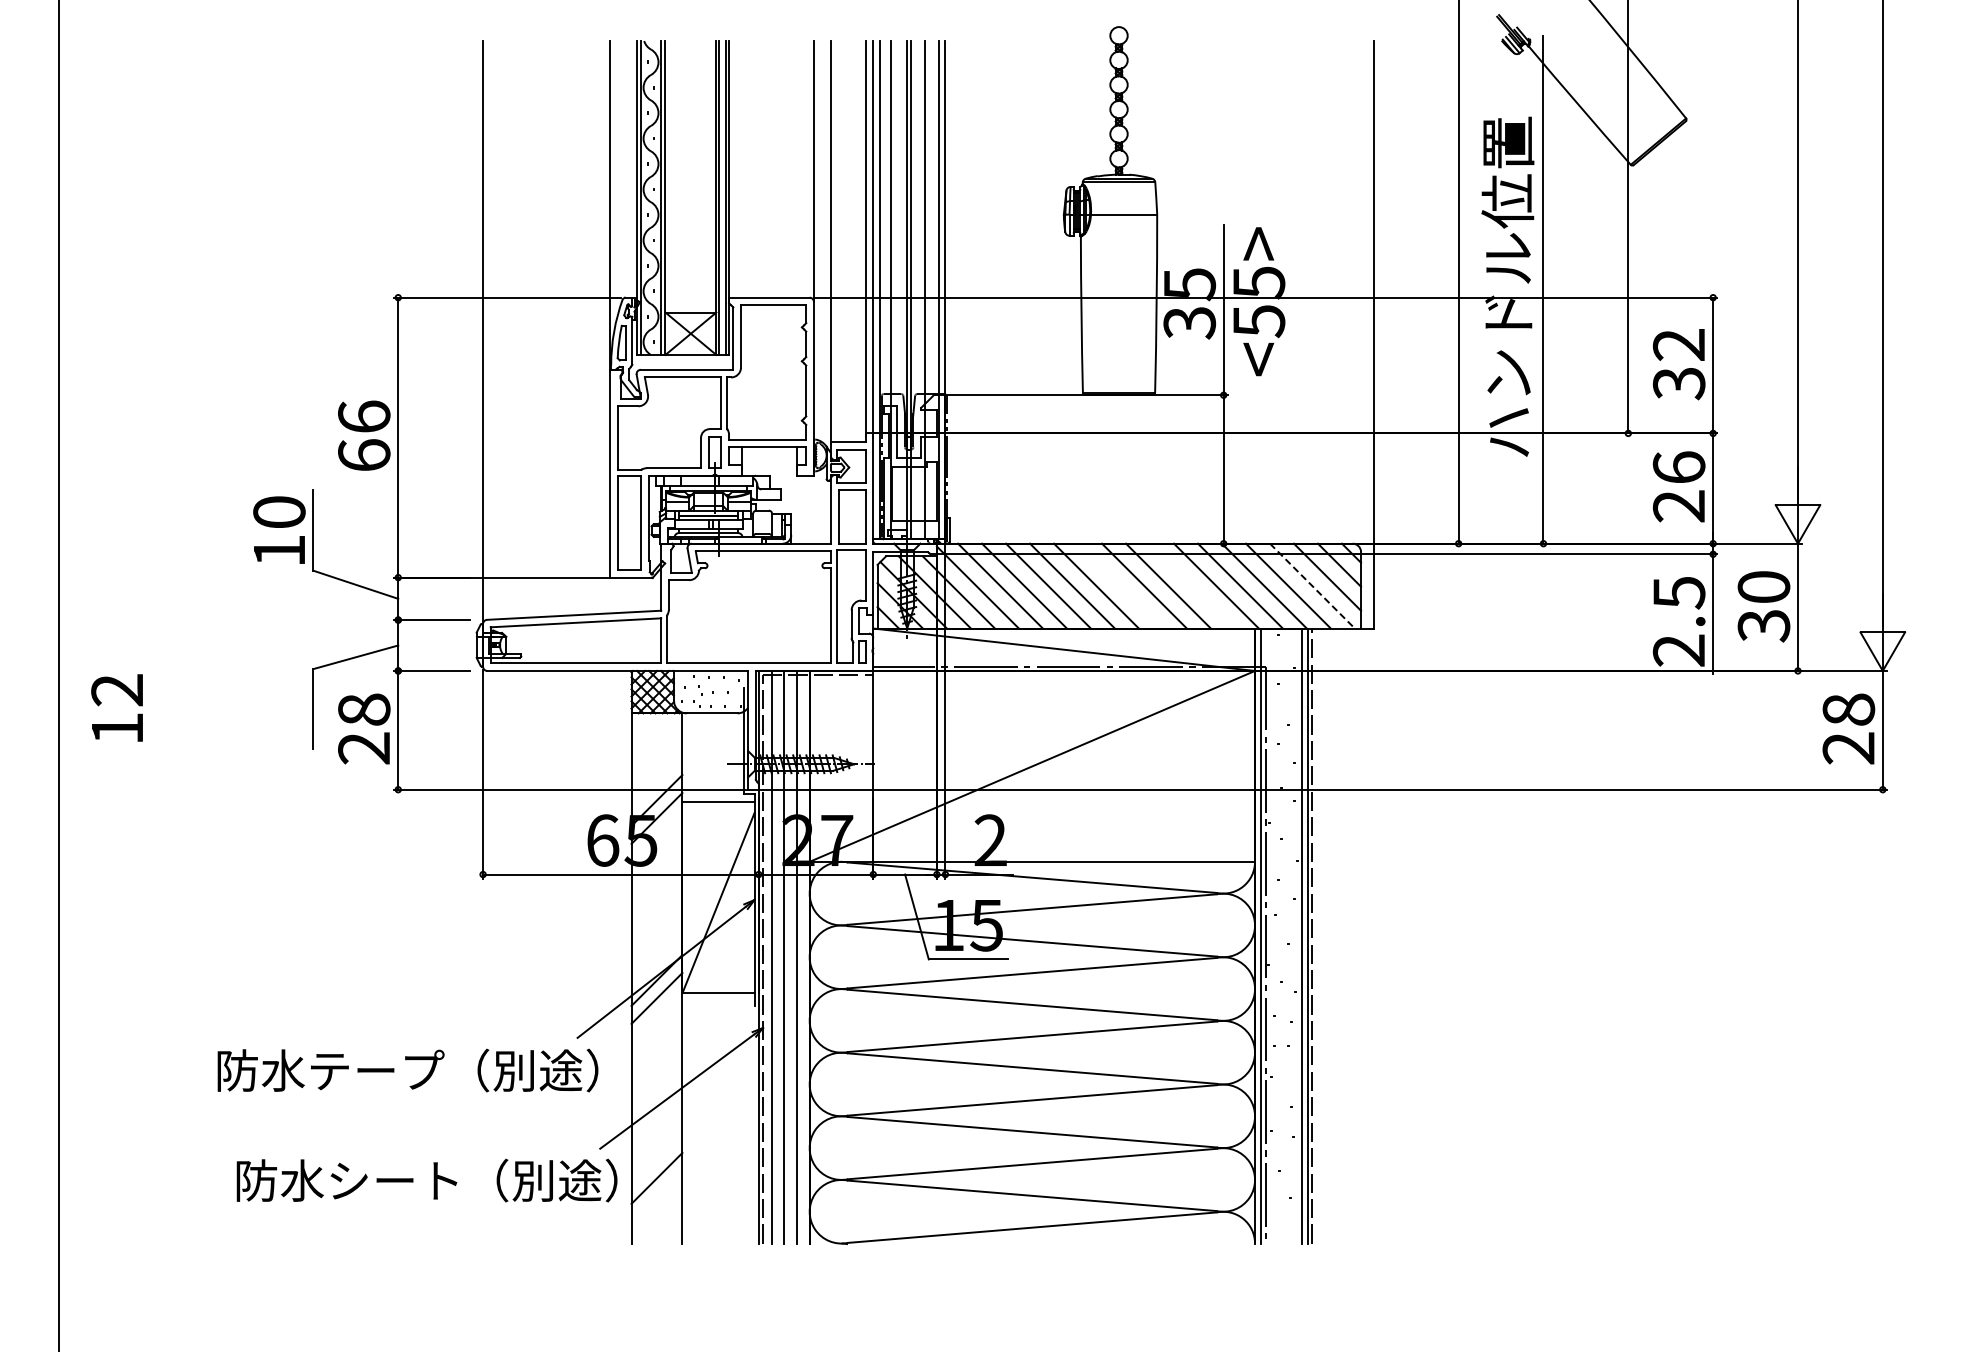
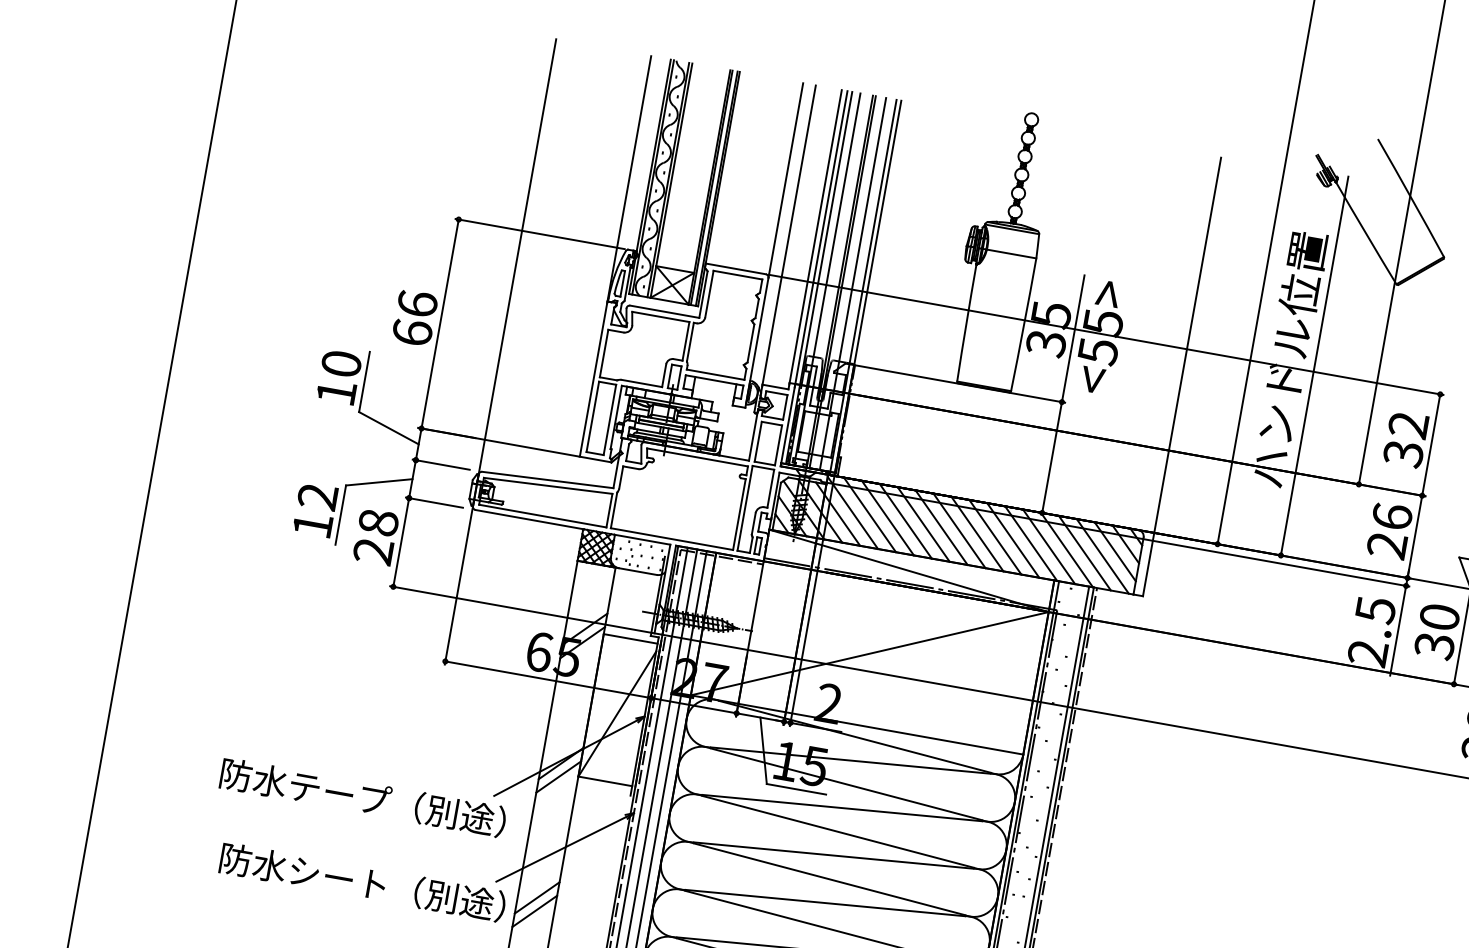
line: (1120, 585) -> (959, 530), added
line: (1192, 585) -> (1013, 539), added
line: (1312, 586) -> (1102, 556), dashed -> solid
text: (116, 707) -> (314, 509), moved
line: (656, 1159) -> (536, 897), added

